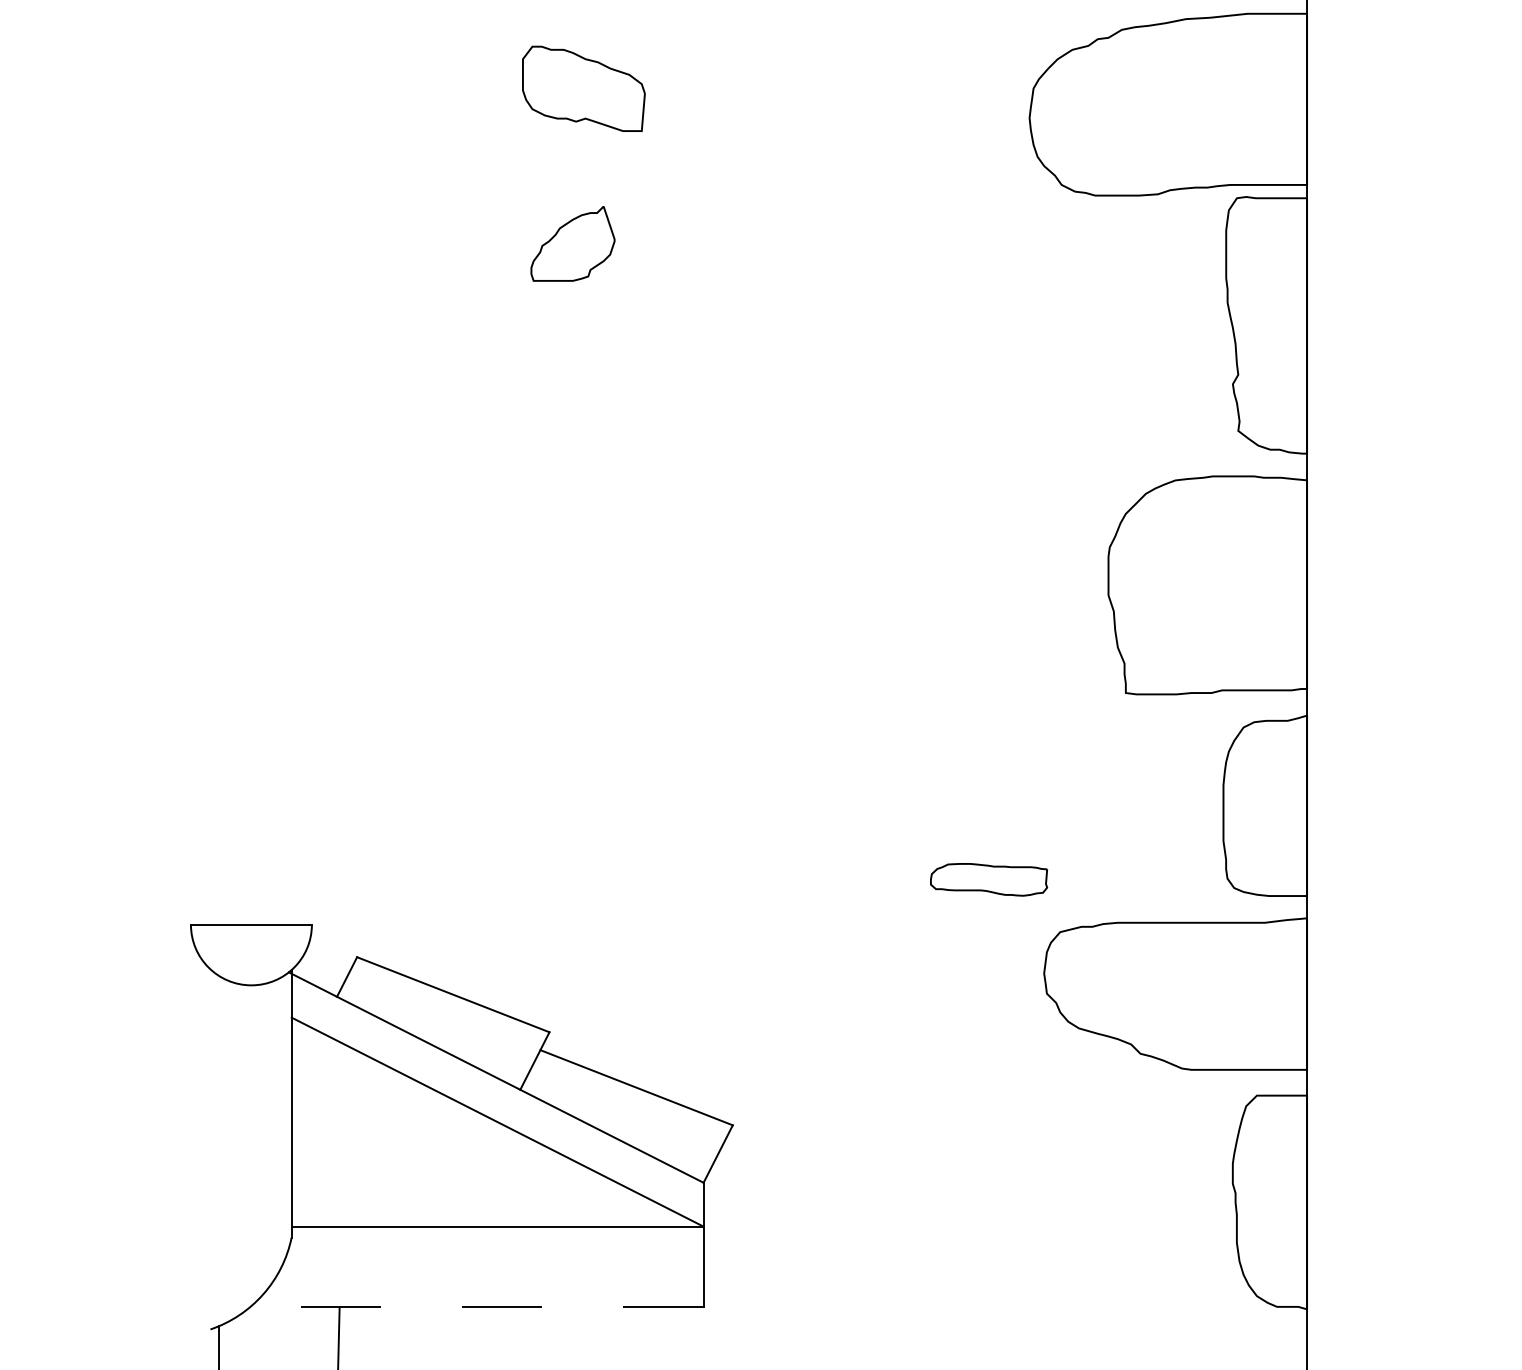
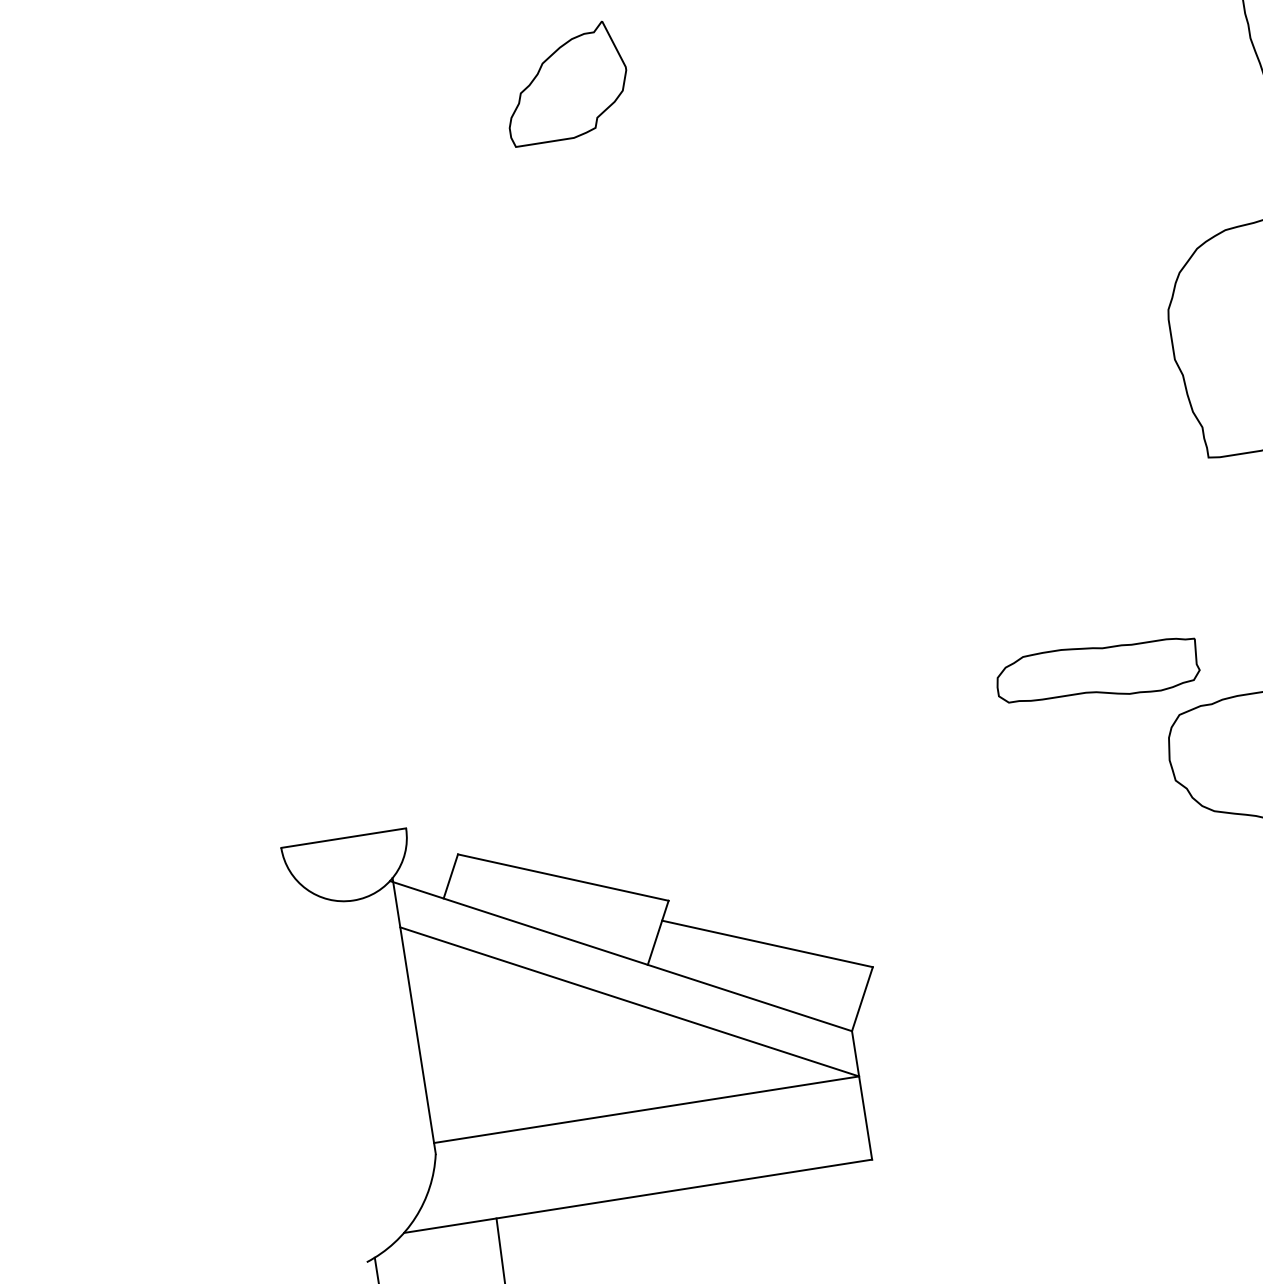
part: (572, 243) -> (564, 83), size x1.43
part: (988, 879) -> (1096, 672), size x1.67
line: (476, 1307) -> (637, 1196), dashed -> solid

